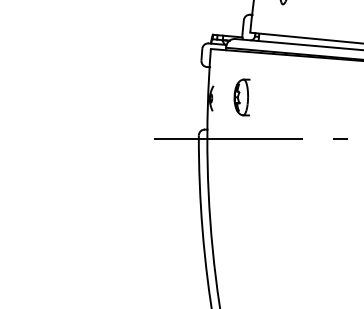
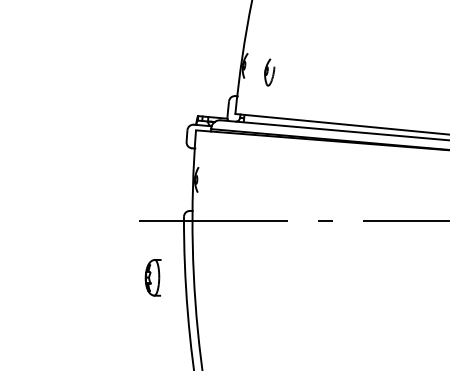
part: (241, 97) -> (152, 277), moved

